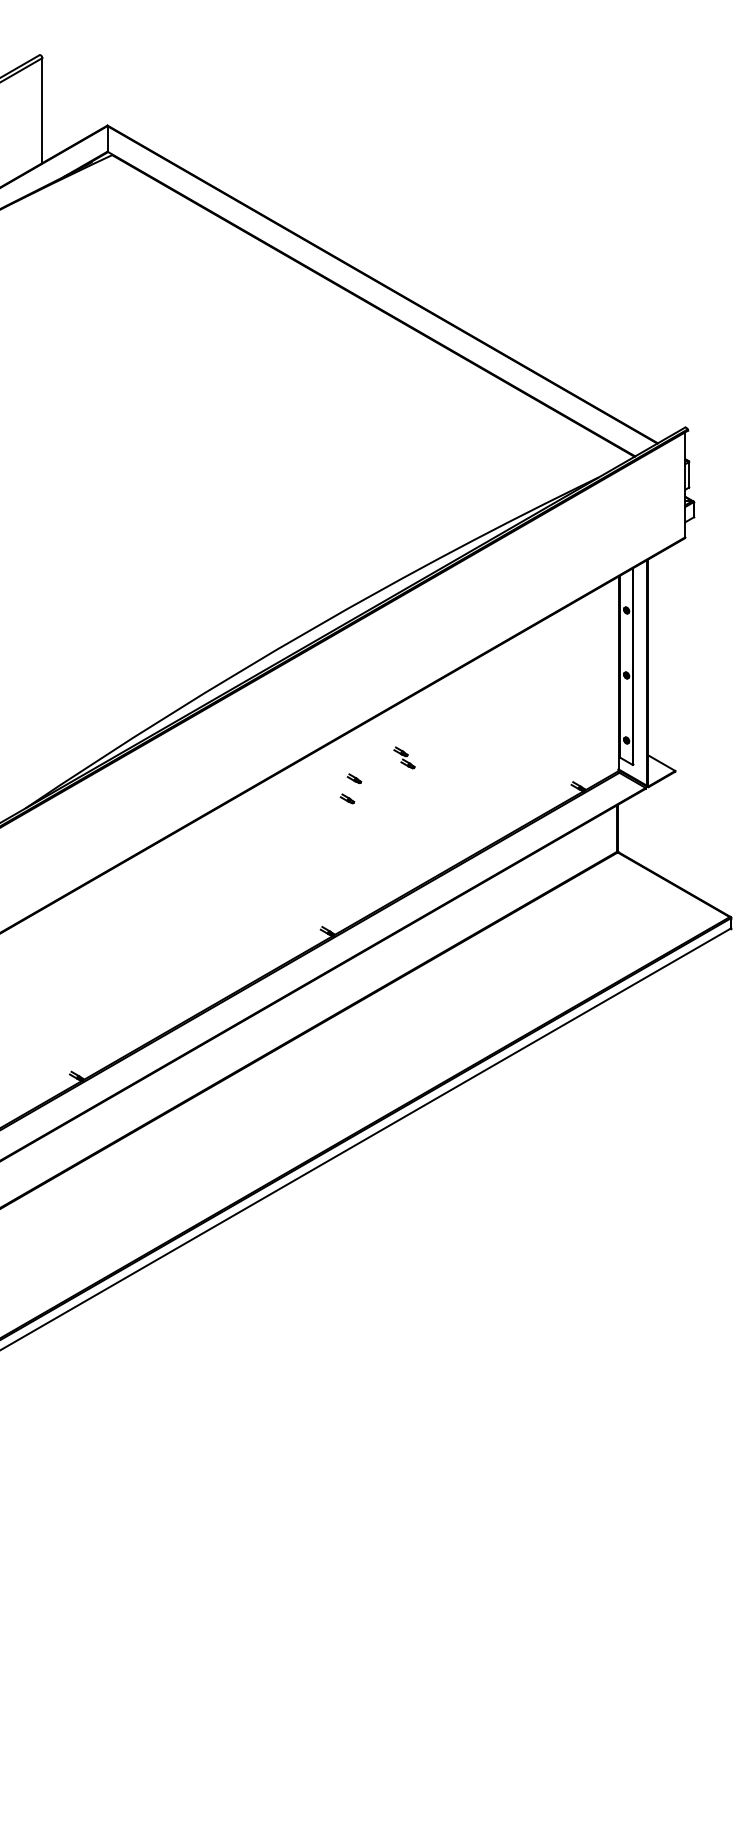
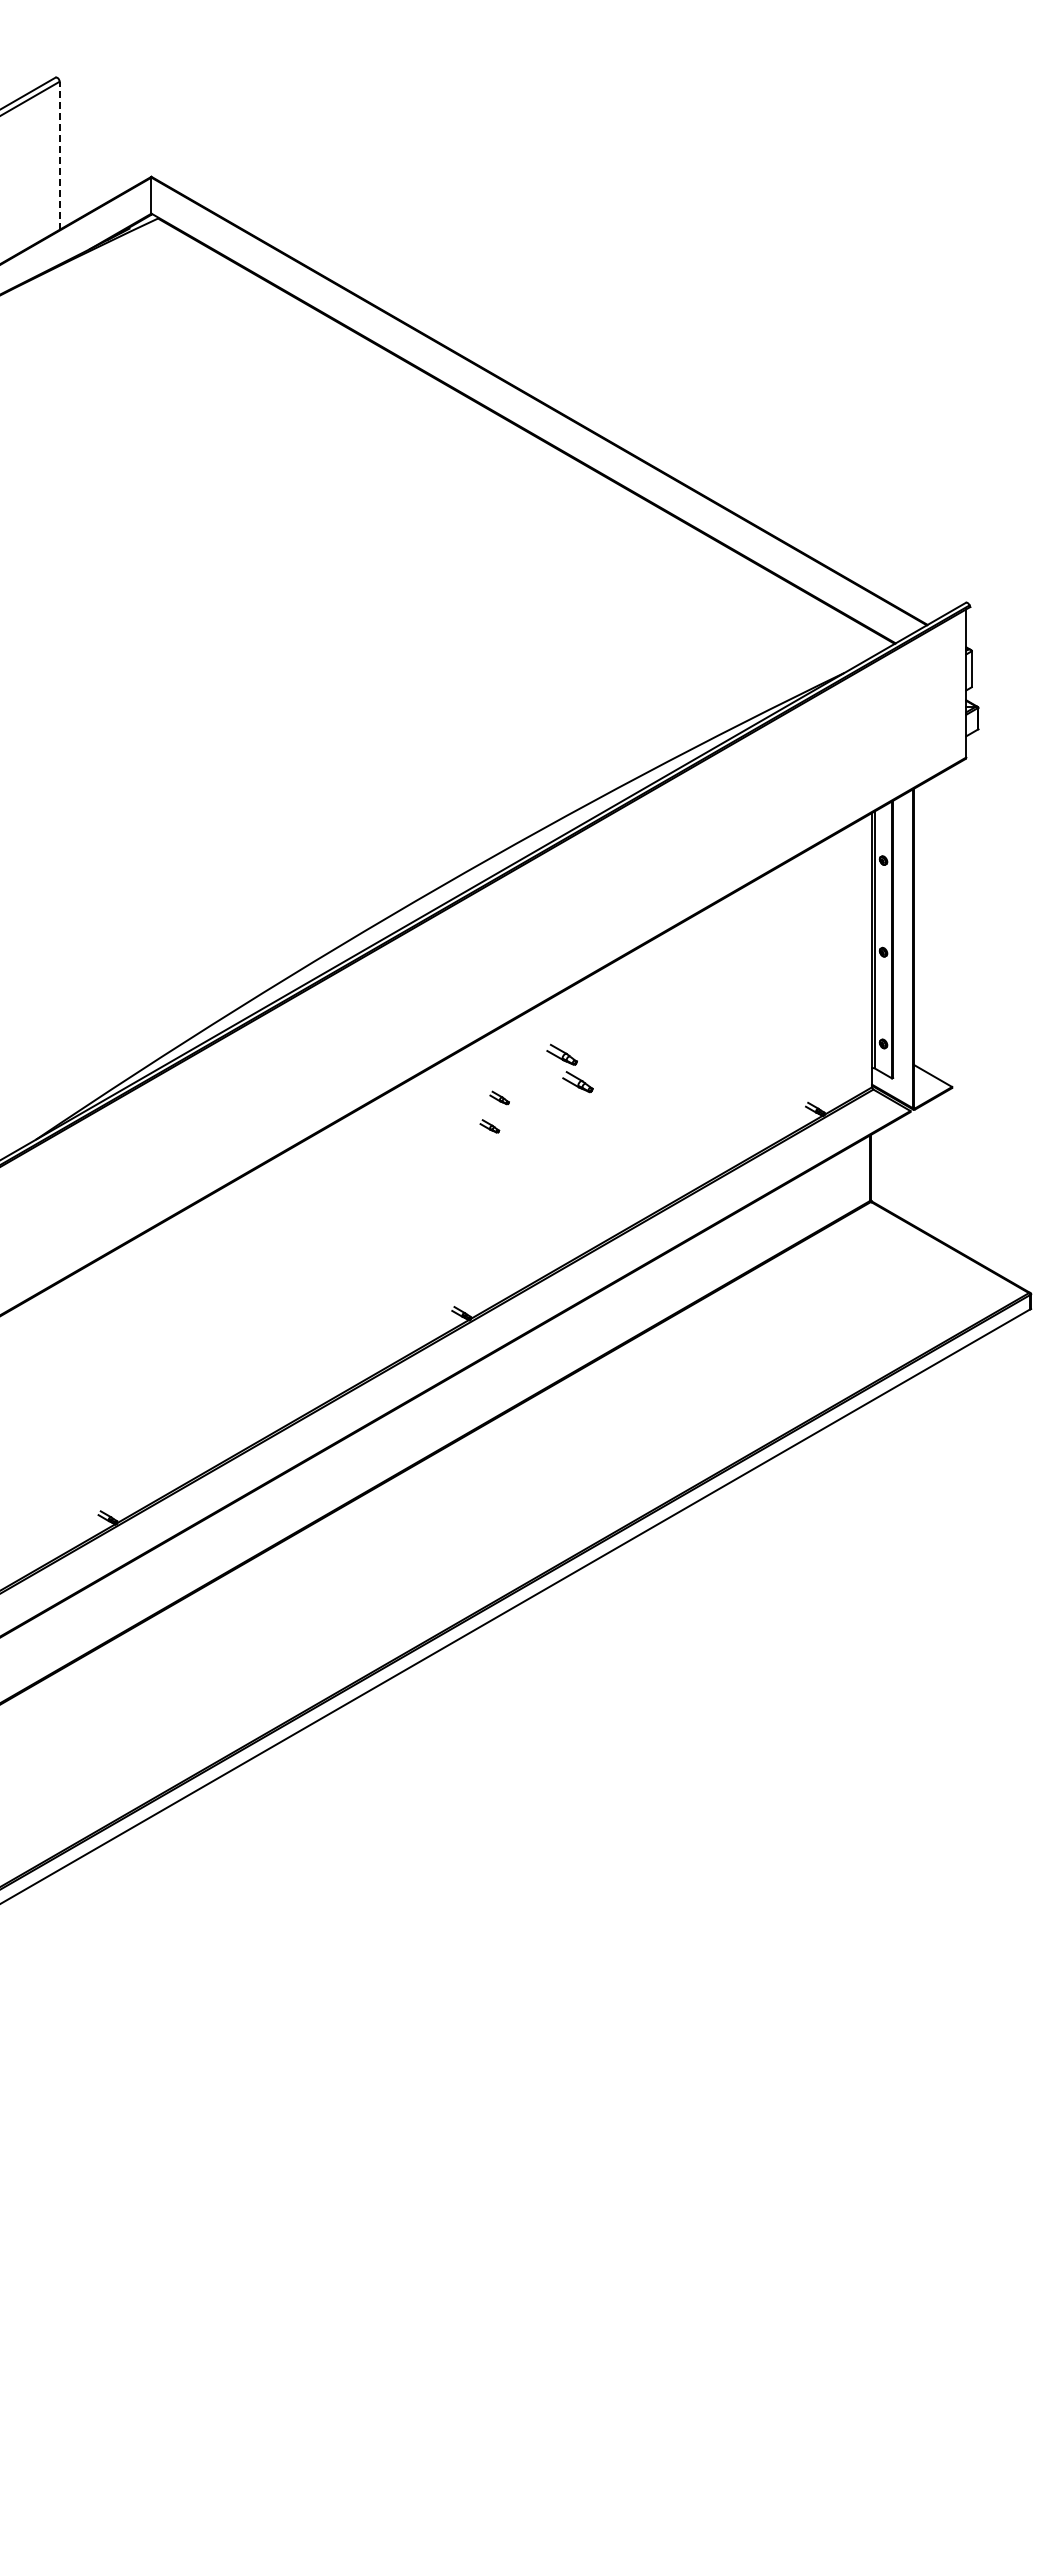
line: (42, 110) -> (59, 155), solid -> dashed
part: (404, 757) -> (570, 1068), size x1.6

